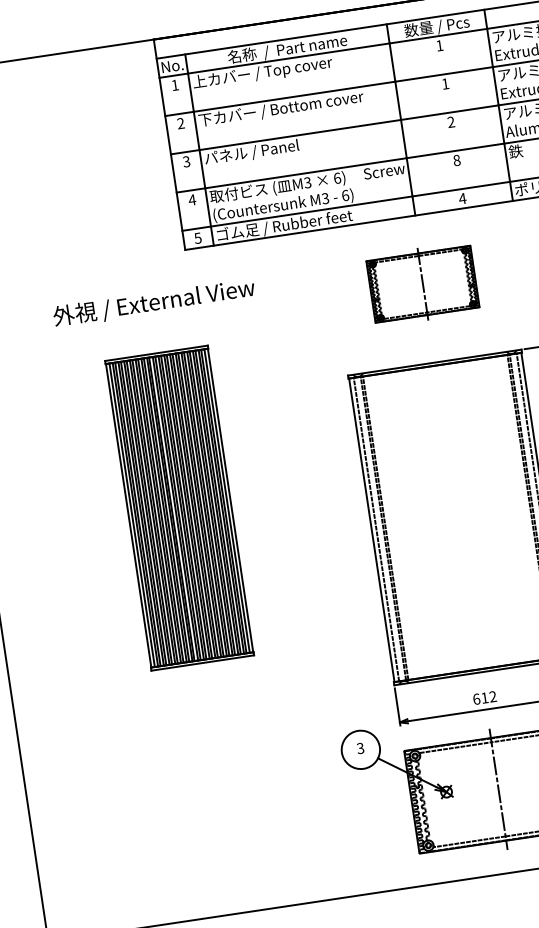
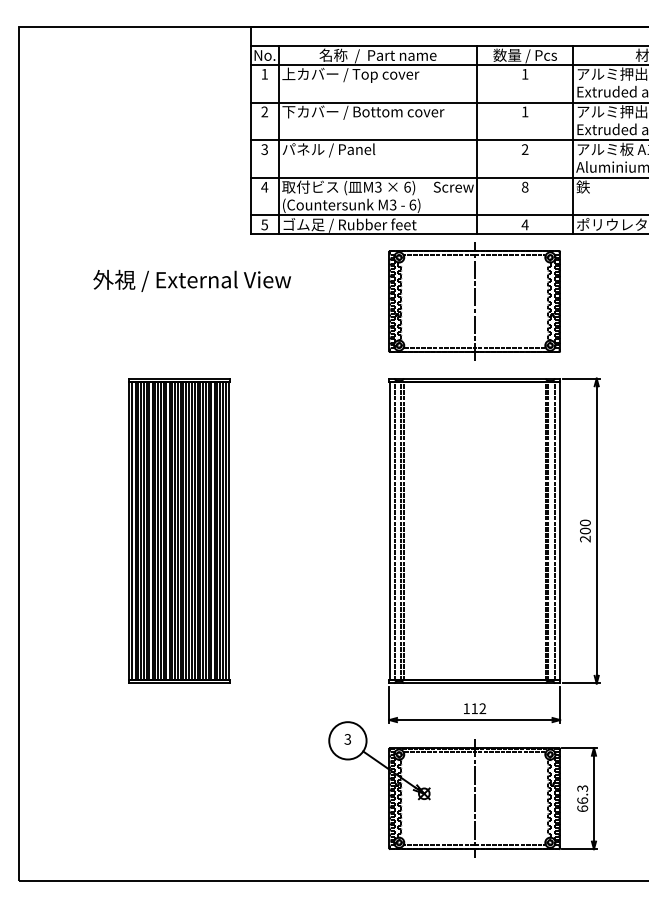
part: (422, 284) -> (474, 301), size x1.67
text: (154, 302) -> (192, 280), moved
part: (179, 507) -> (179, 530), moved
text: (476, 699) -> (466, 708), 612 -> 112

